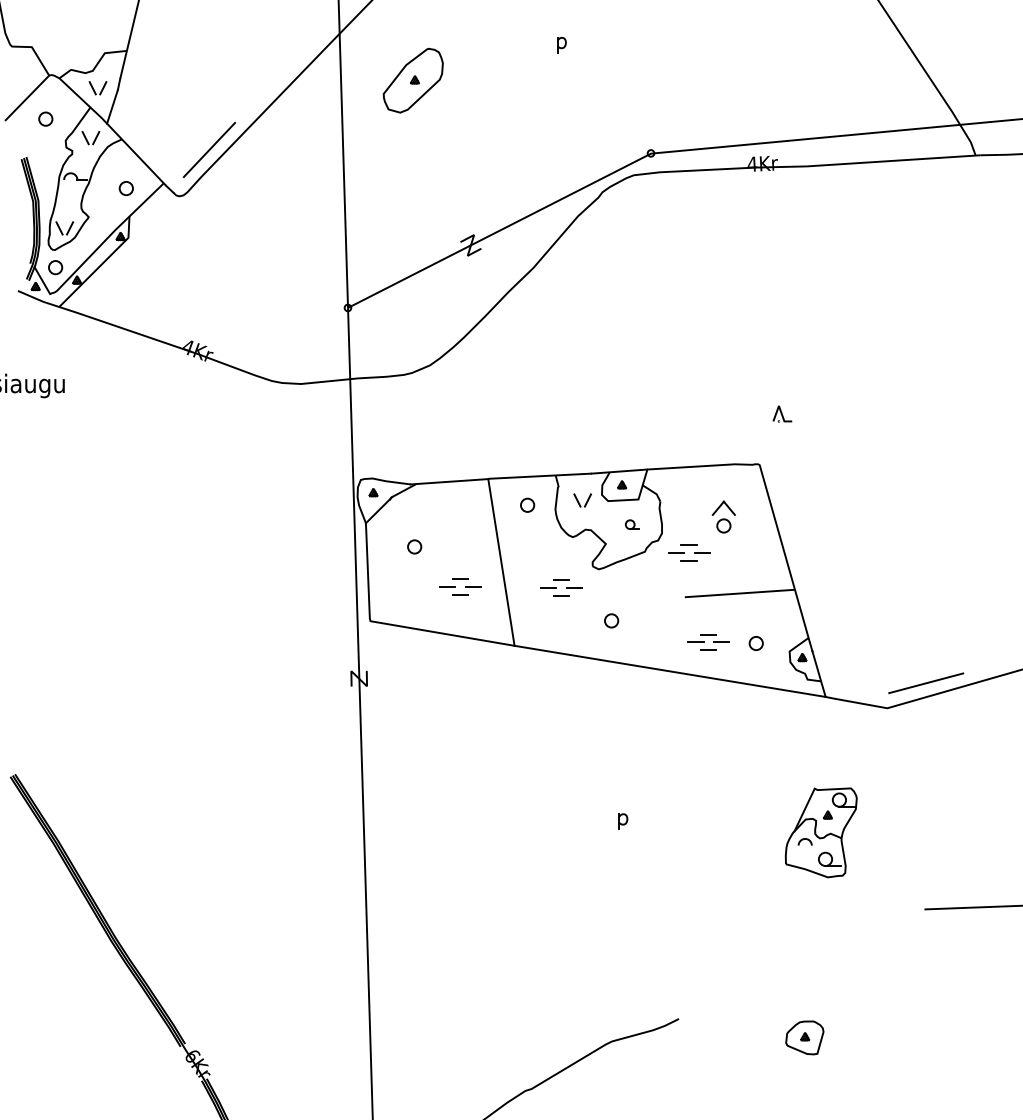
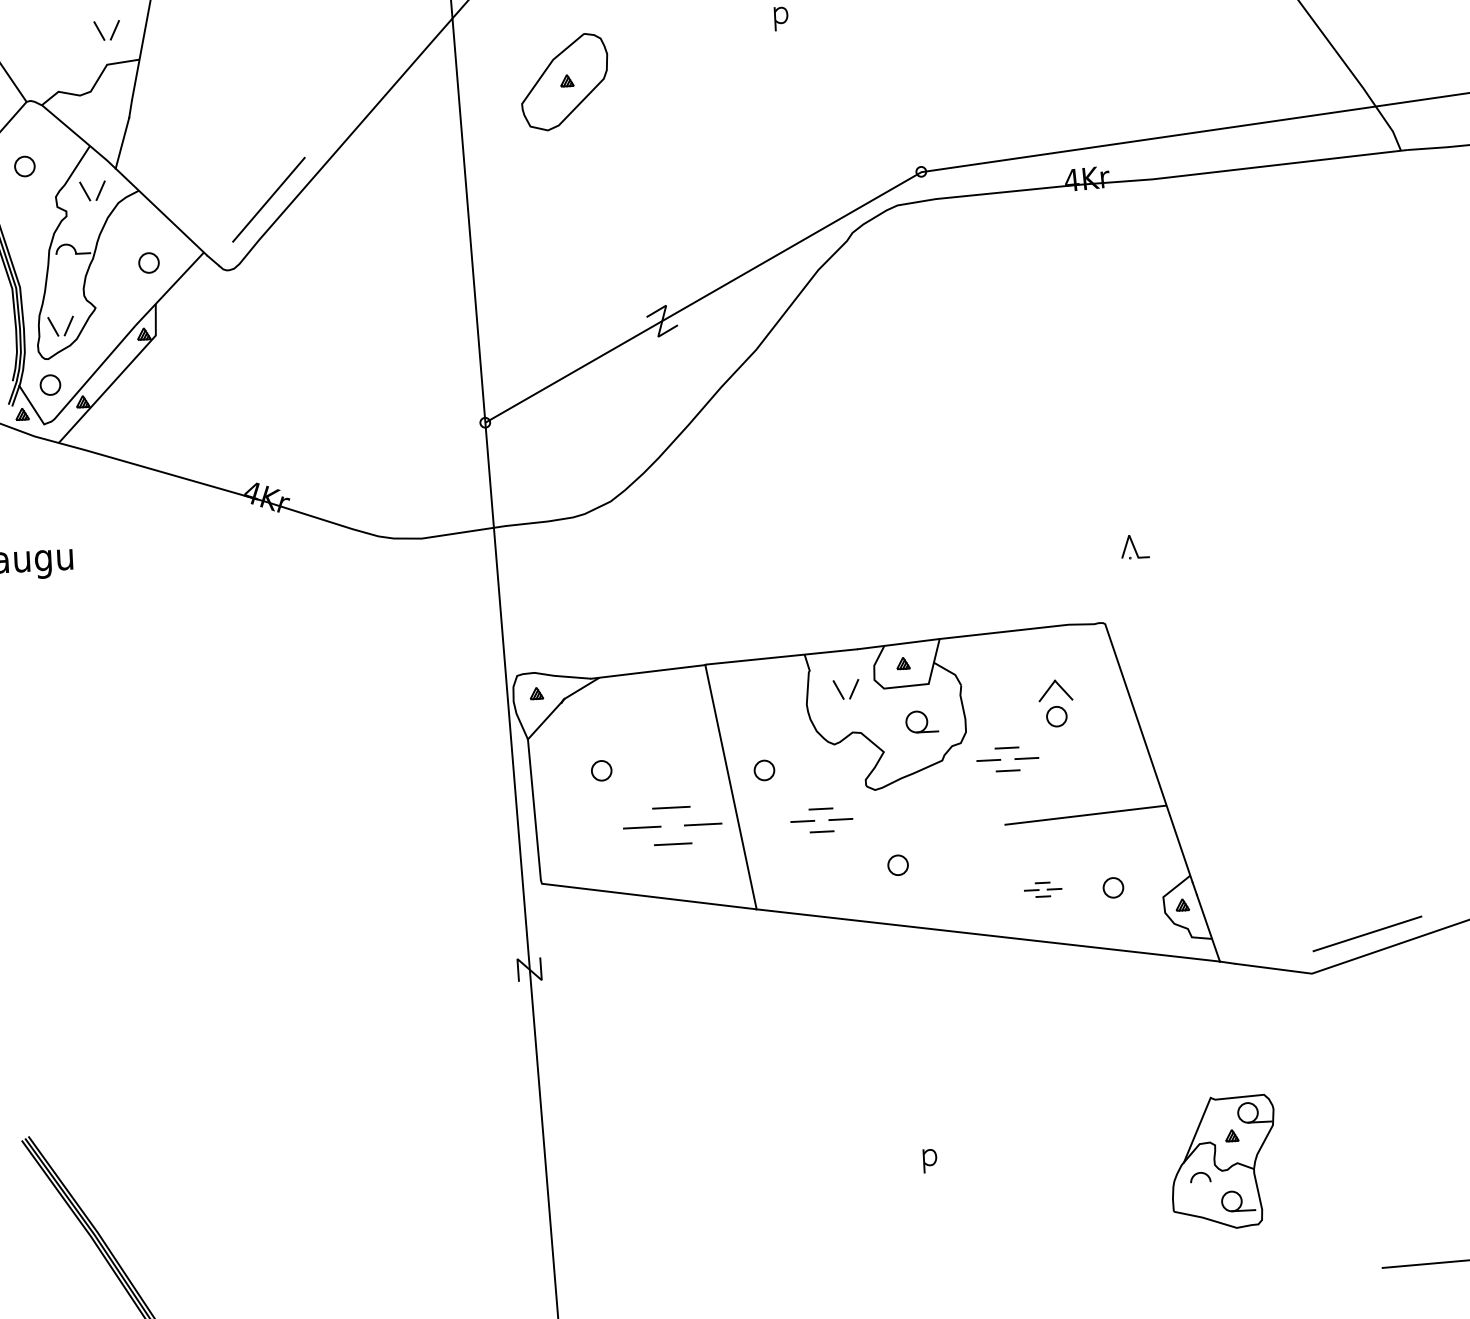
part: (97, 88) -> (106, 31), moved
part: (527, 504) -> (764, 769), moved
part: (631, 524) -> (920, 721), size x1.6
part: (460, 586) -> (672, 825), size x1.6
part: (708, 642) -> (1042, 889), size x0.6

